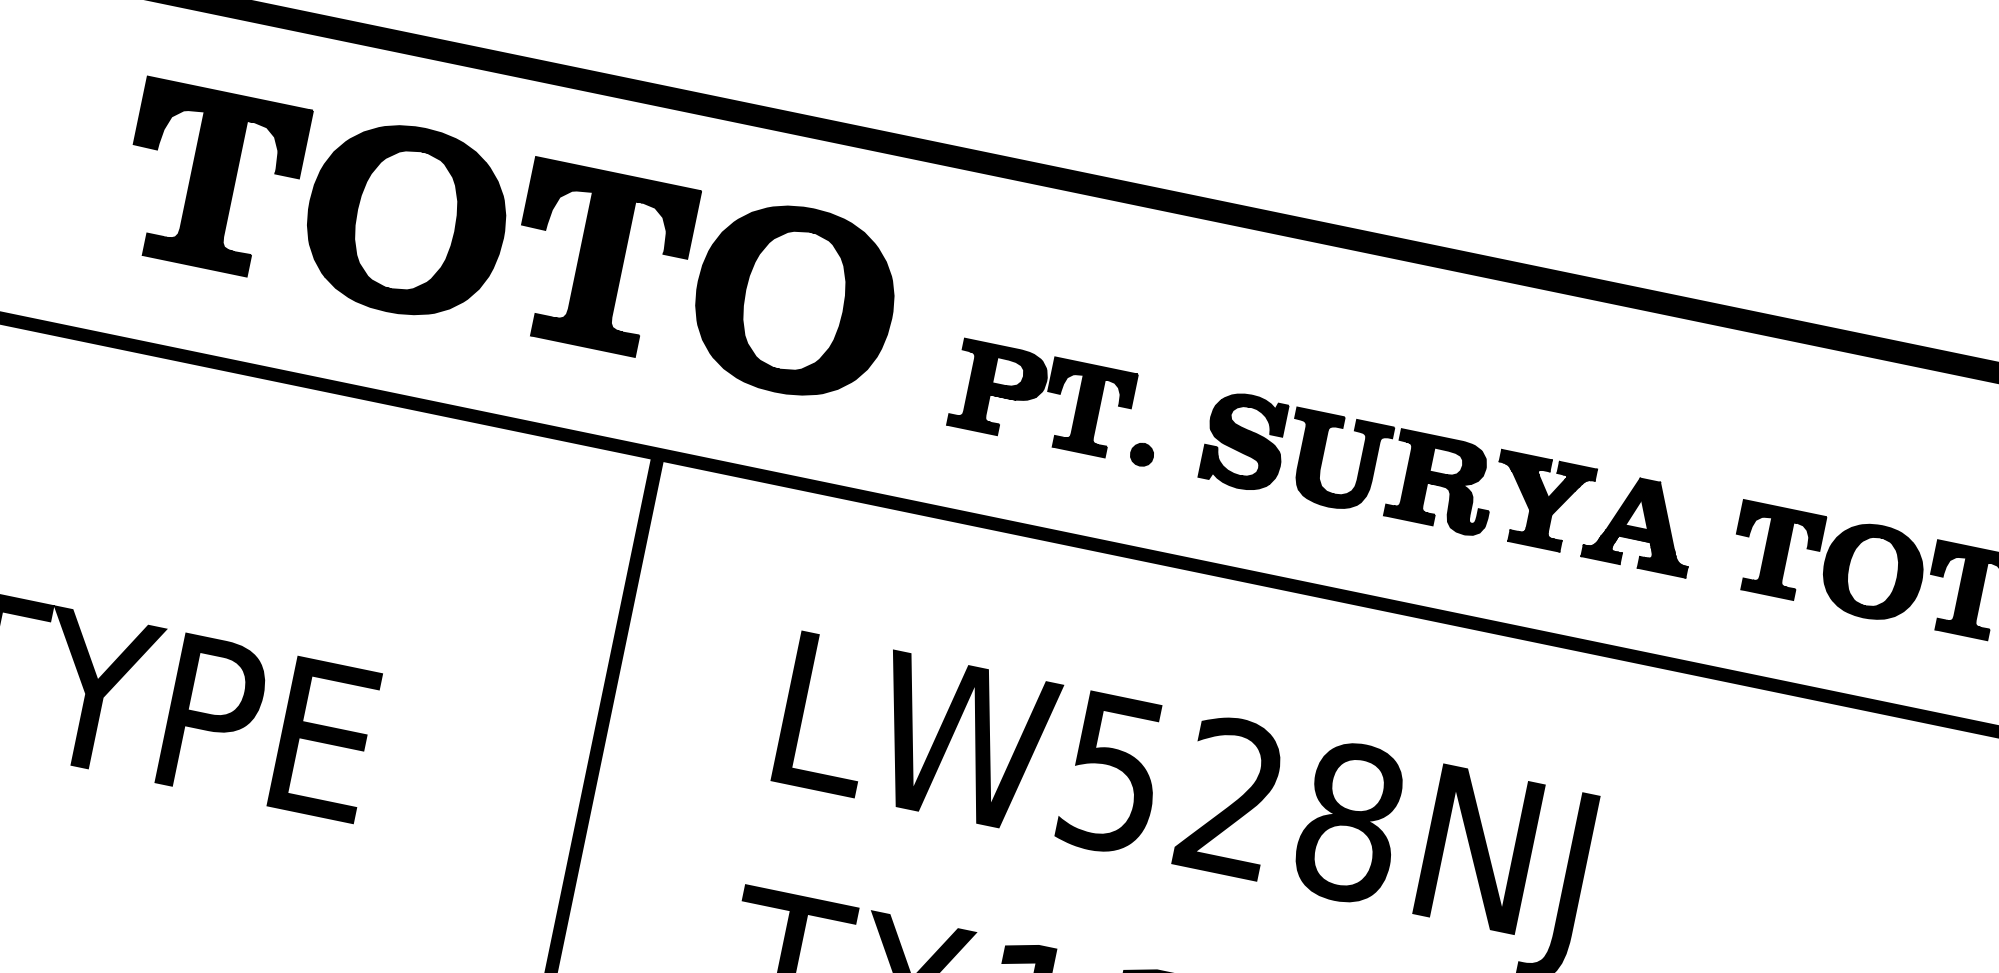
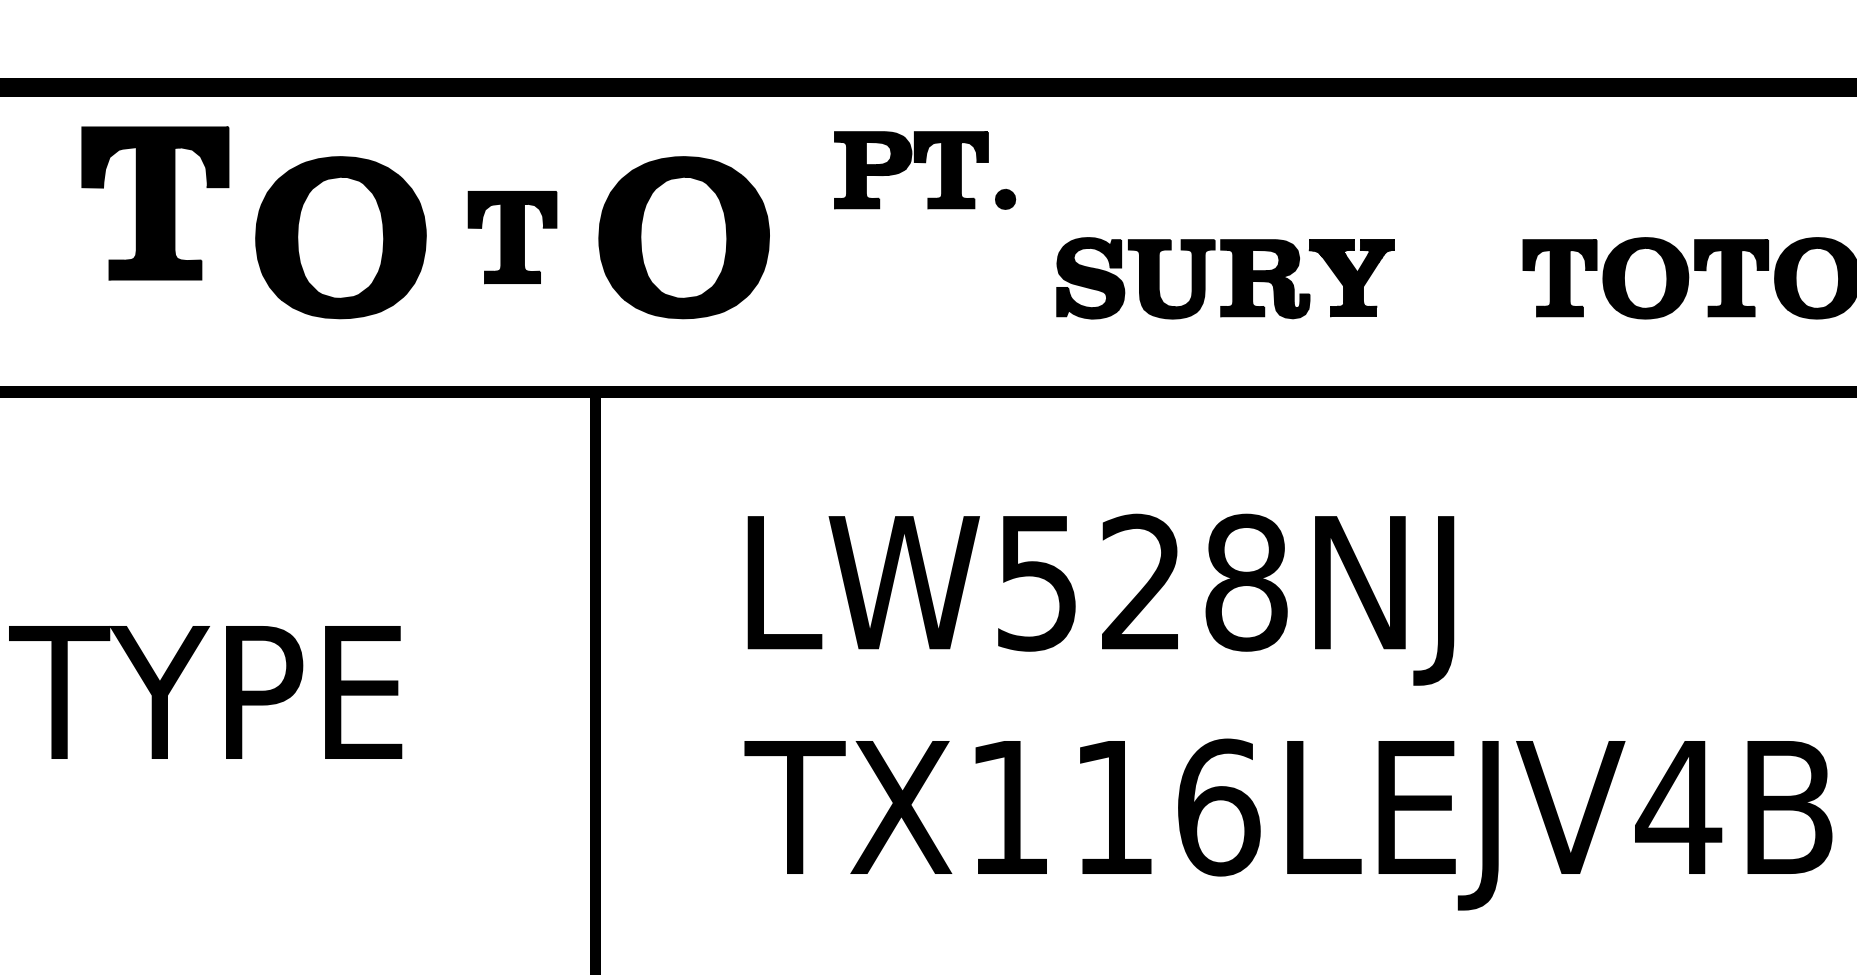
part: (212, 179) -> (155, 203), moved
part: (600, 260) -> (512, 237), size x0.6
part: (1059, 395) -> (925, 163), moved
part: (1642, 524) -> (1441, 278), removed

